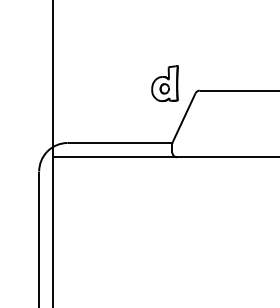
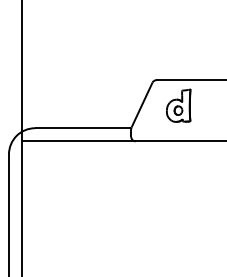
part: (164, 83) -> (178, 105), moved

